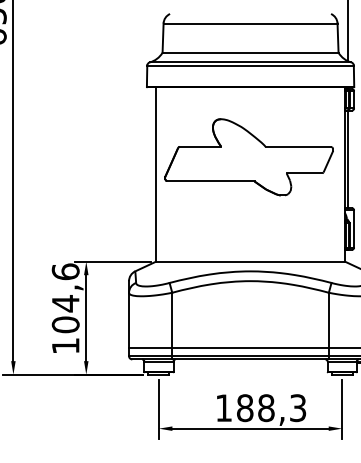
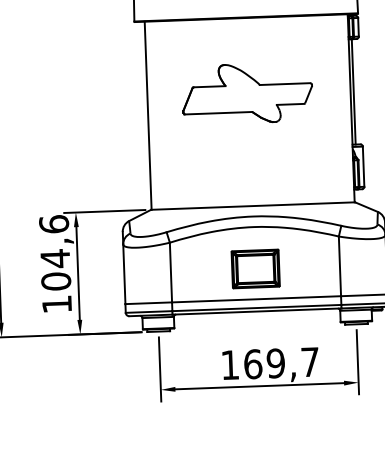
part: (248, 157) -> (246, 93), size x0.71
part: (250, 319) -> (255, 268), added
text: (271, 408) -> (281, 363), 188,3 -> 169,7

